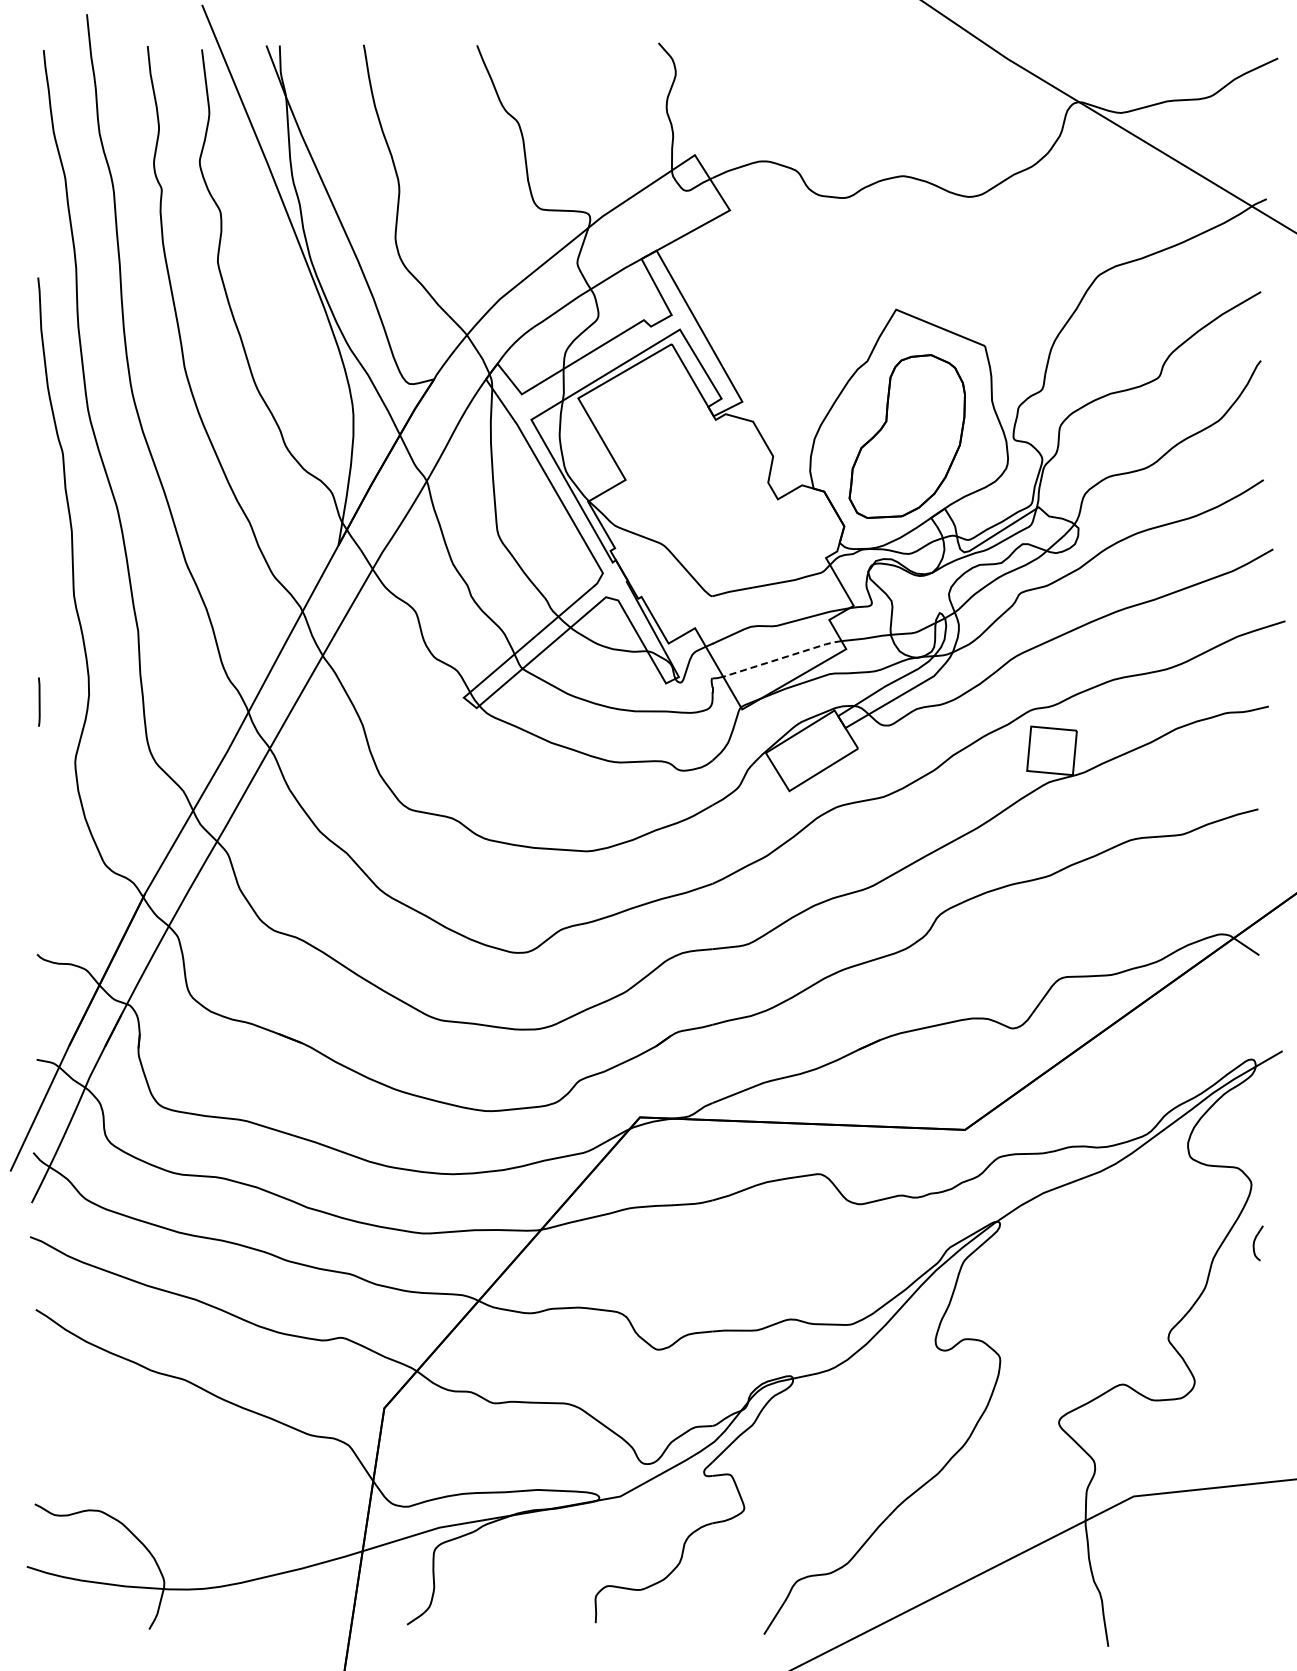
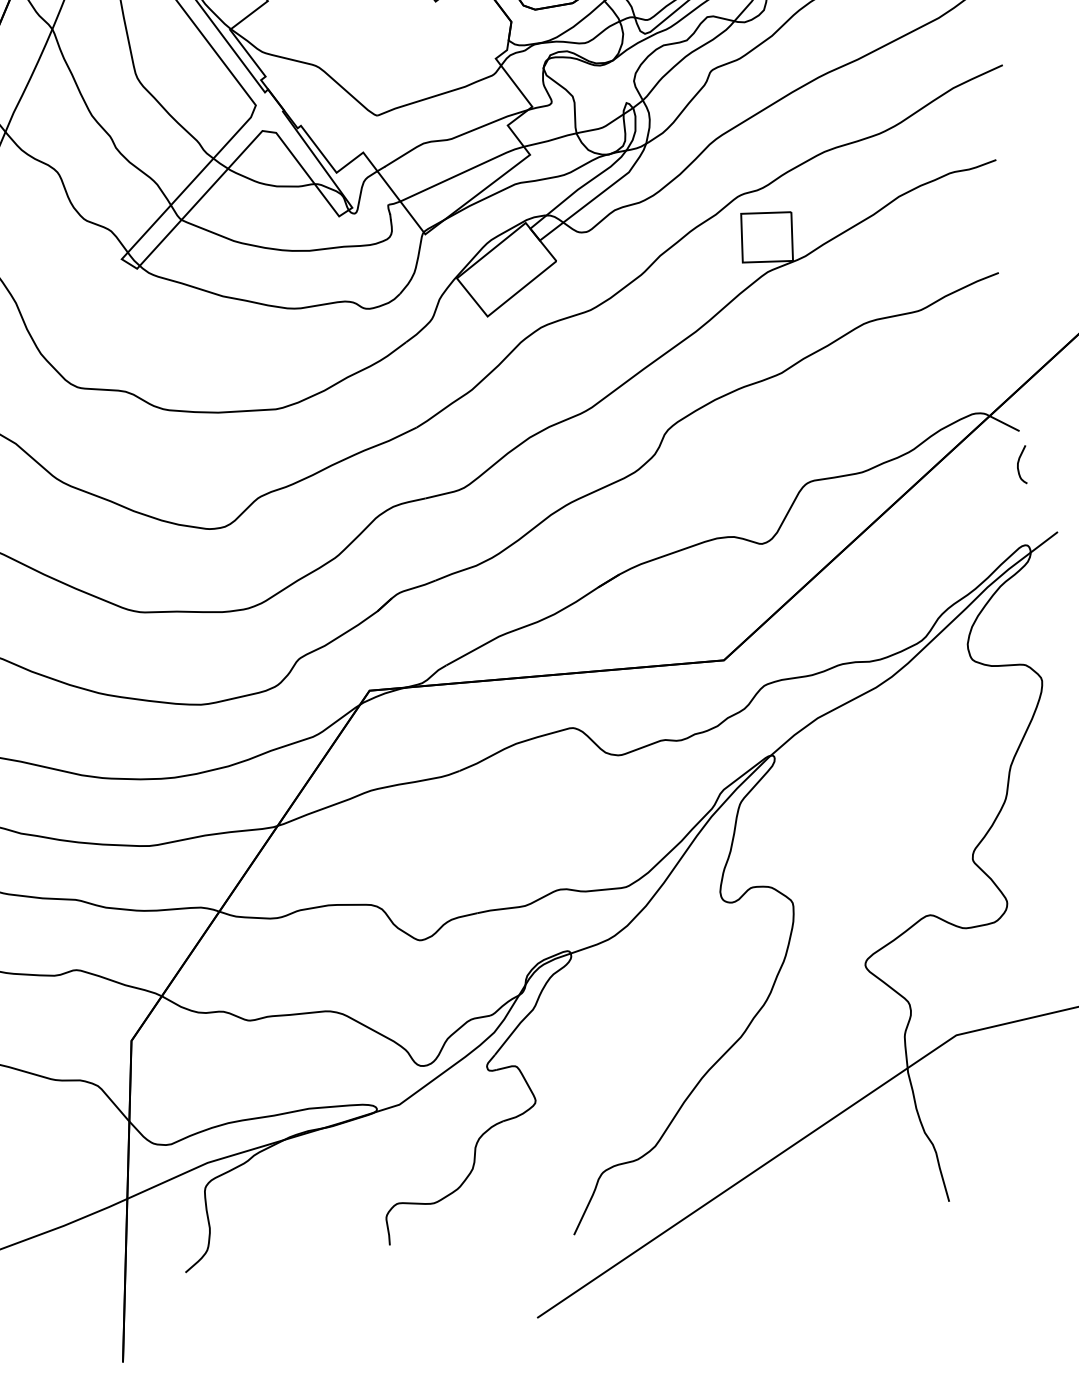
line: (783, 657) -> (463, 172), dashed -> solid
curve: (1255, 1241) -> (1019, 463), moved

